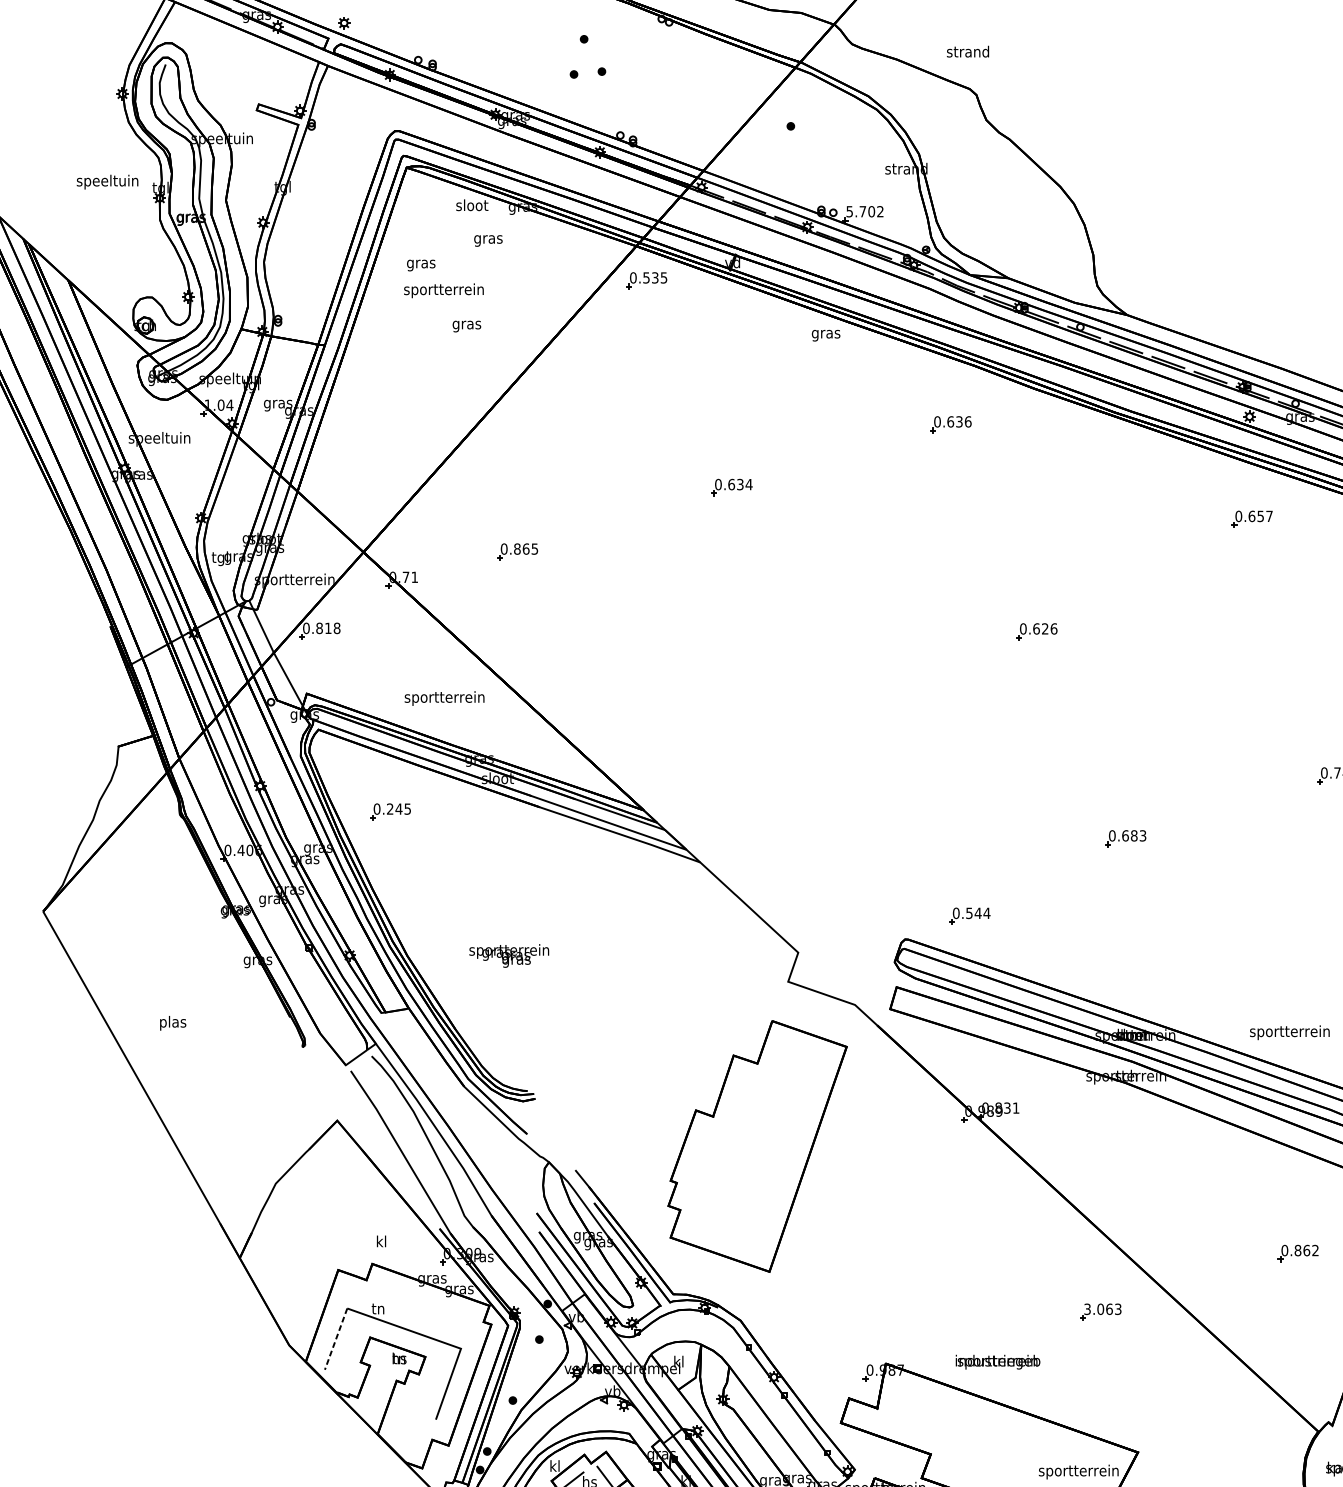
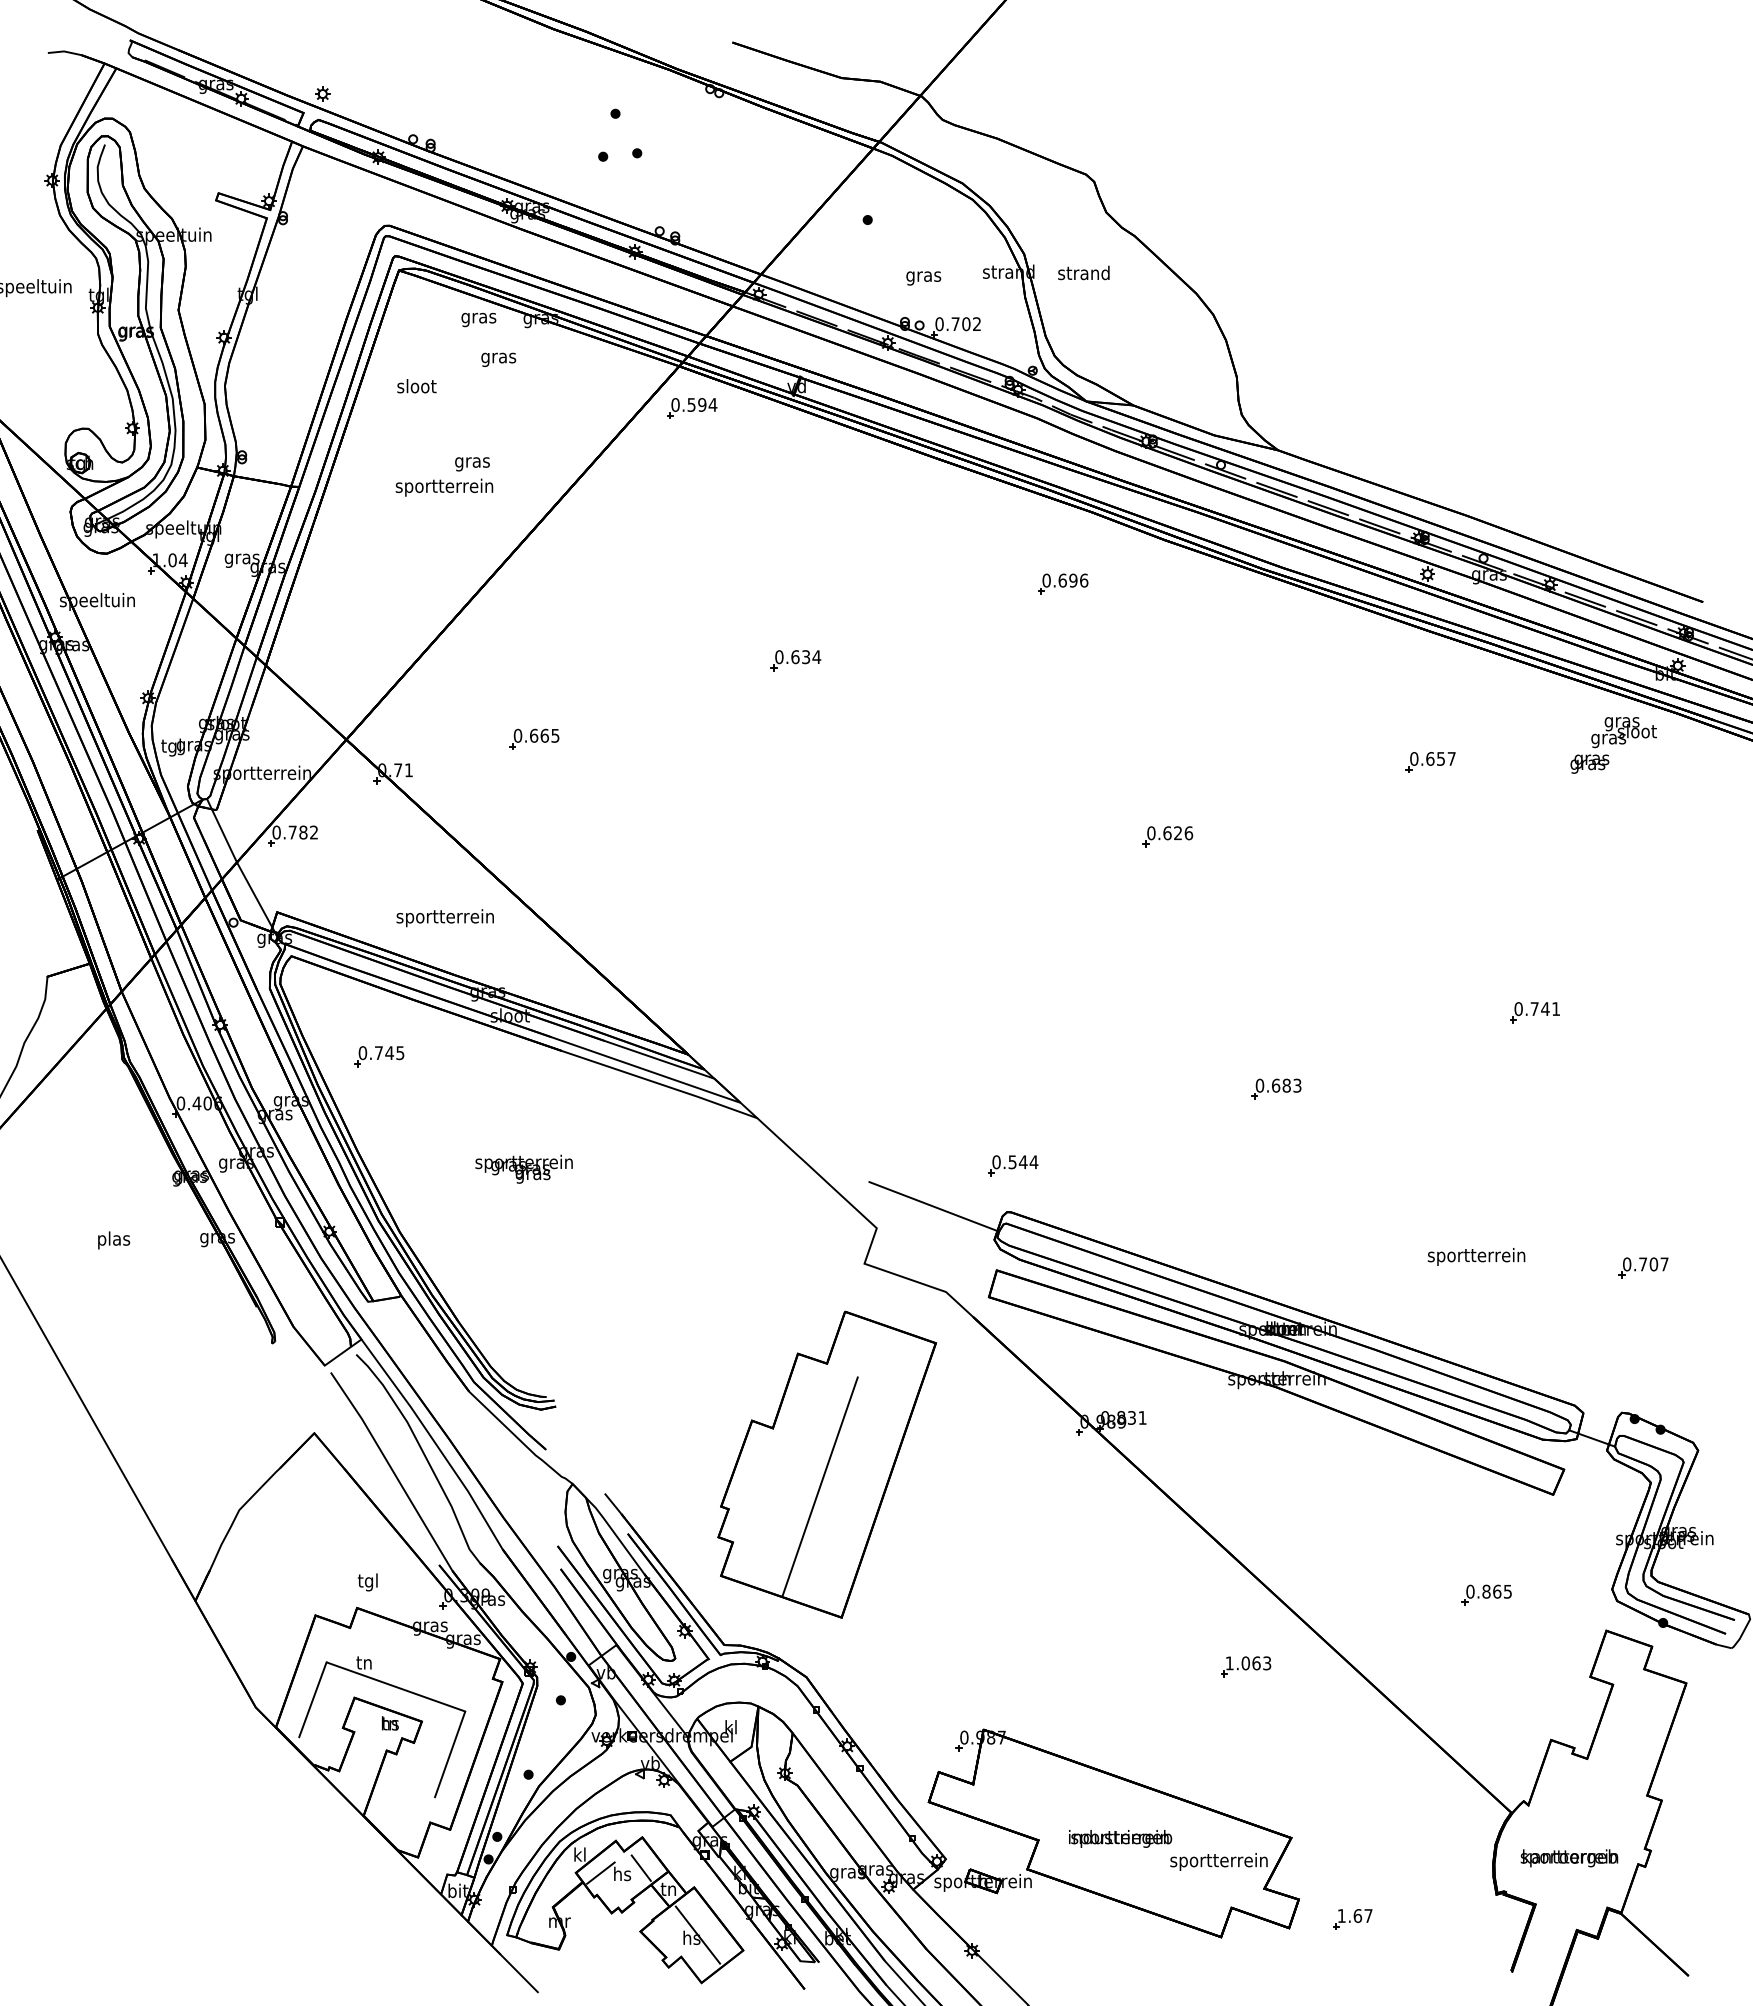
text: (967, 51) -> (1083, 272), moved
text: (471, 207) -> (478, 318), sloot -> gras
text: (849, 211) -> (939, 324), 5.702 -> 0.702
text: (421, 263) -> (416, 387), gras -> sloot
text: (659, 277) -> (707, 404), 0.535 -> 0.594
text: (443, 290) -> (444, 487), moved
text: (825, 335) -> (923, 278), moved
text: (959, 421) -> (1073, 580), 0.636 -> 0.696
part: (1252, 519) -> (1430, 762), moved
text: (517, 548) -> (534, 735), 0.865 -> 0.665
text: (328, 628) -> (303, 832), 0.818 -> 0.782
text: (389, 808) -> (378, 1052), 0.245 -> 0.745
part: (970, 916) -> (1013, 1165), moved
line: (845, 934) -> (934, 1206), added
text: (508, 955) -> (523, 1168), moved
text: (173, 1023) -> (114, 1240), moved
text: (1289, 1032) -> (1476, 1256), moved
line: (751, 1164) -> (819, 1486), added
text: (380, 1243) -> (367, 1582), kl -> tgl
text: (1315, 1250) -> (1507, 1591), 0.862 -> 0.865
text: (1087, 1309) -> (1229, 1663), 3.063 -> 1.063
line: (335, 1338) -> (312, 1699), dashed -> solid
text: (998, 1361) -> (1120, 1838), moved

